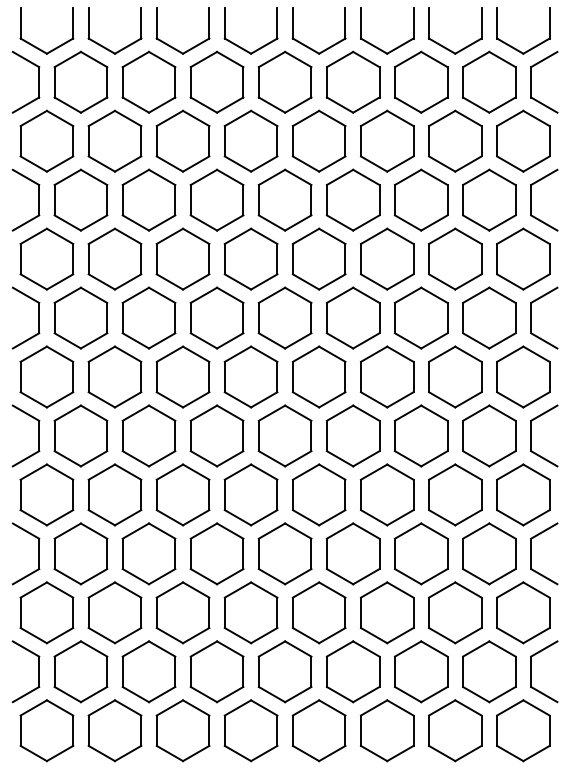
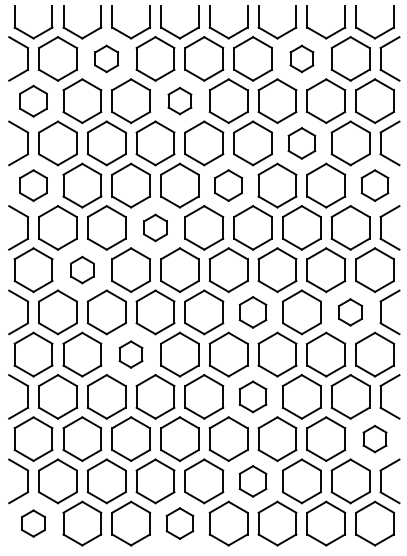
part: (148, 81) -> (106, 58), size x0.6
part: (420, 81) -> (301, 58), size x0.6
part: (250, 140) -> (179, 100), size x0.6
part: (46, 141) -> (33, 101), size x0.7
part: (420, 200) -> (301, 143), size x0.7
part: (46, 258) -> (33, 185), size x0.7
part: (318, 258) -> (228, 185), size x0.7
part: (522, 258) -> (374, 185), size x0.7
part: (217, 317) -> (155, 227), size x0.6
part: (115, 376) -> (82, 269), size x0.6
part: (352, 436) -> (252, 312), size x0.7
part: (489, 436) -> (350, 312), size x0.6
part: (182, 494) -> (130, 354), size x0.6
part: (352, 553) -> (252, 396), size x0.7
part: (522, 611) -> (374, 438), size x0.6
part: (352, 671) -> (252, 481), size x0.7
part: (46, 730) -> (33, 523), size x0.6
part: (250, 730) -> (179, 523), size x0.7

